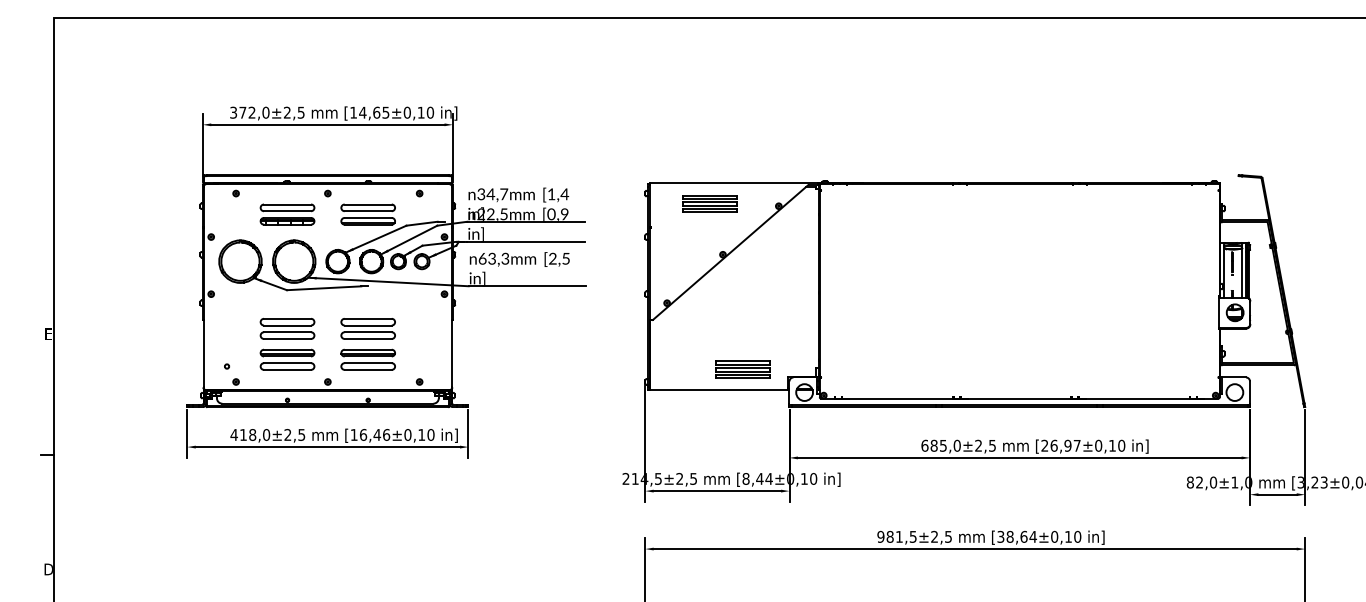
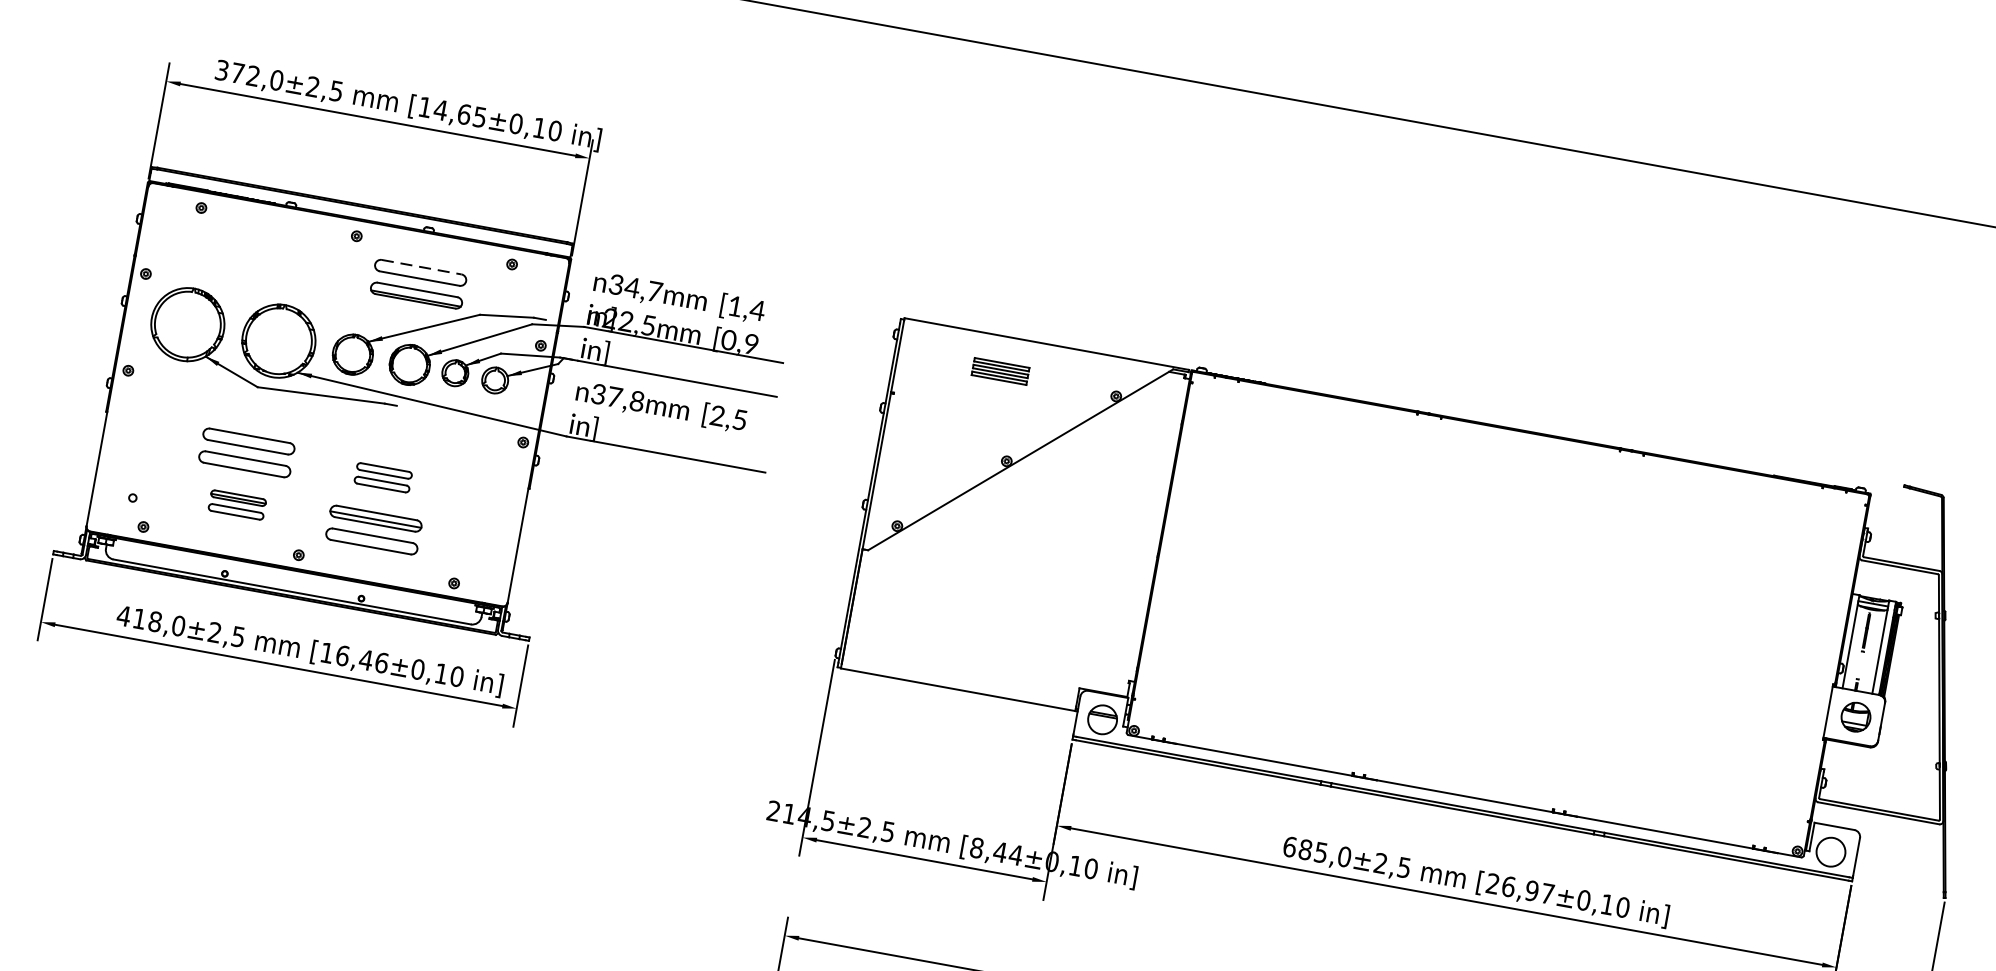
part: (709, 203) -> (999, 370), size x0.6
line: (368, 204) -> (422, 267), solid -> dashed
part: (287, 214) -> (281, 259), removed
text: (493, 258) -> (617, 397), 63,3mm -> 37,8mm
part: (367, 328) -> (382, 476), size x0.6
part: (287, 359) -> (237, 504), size x0.6
part: (742, 369) -> (1004, 661), removed

